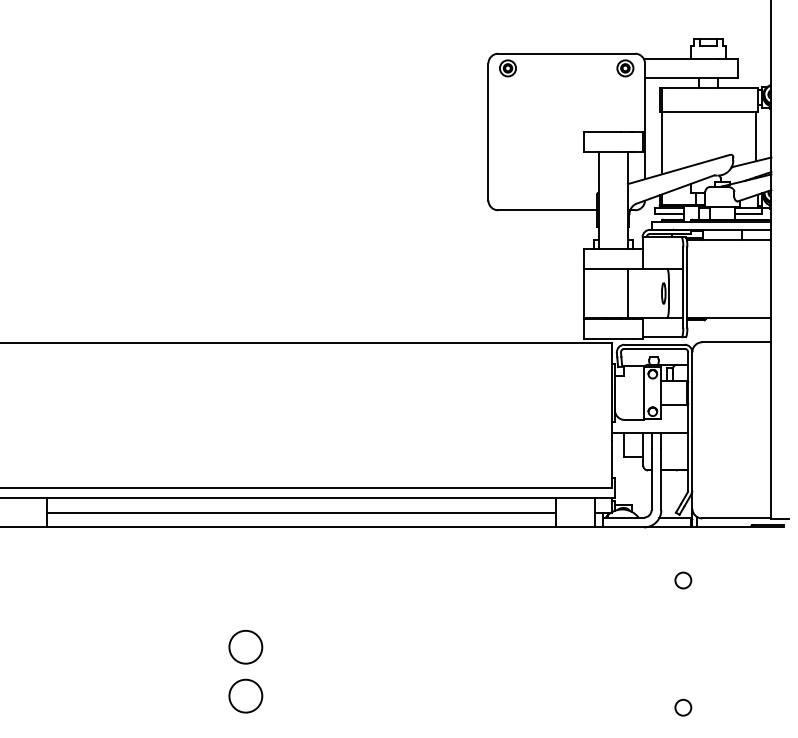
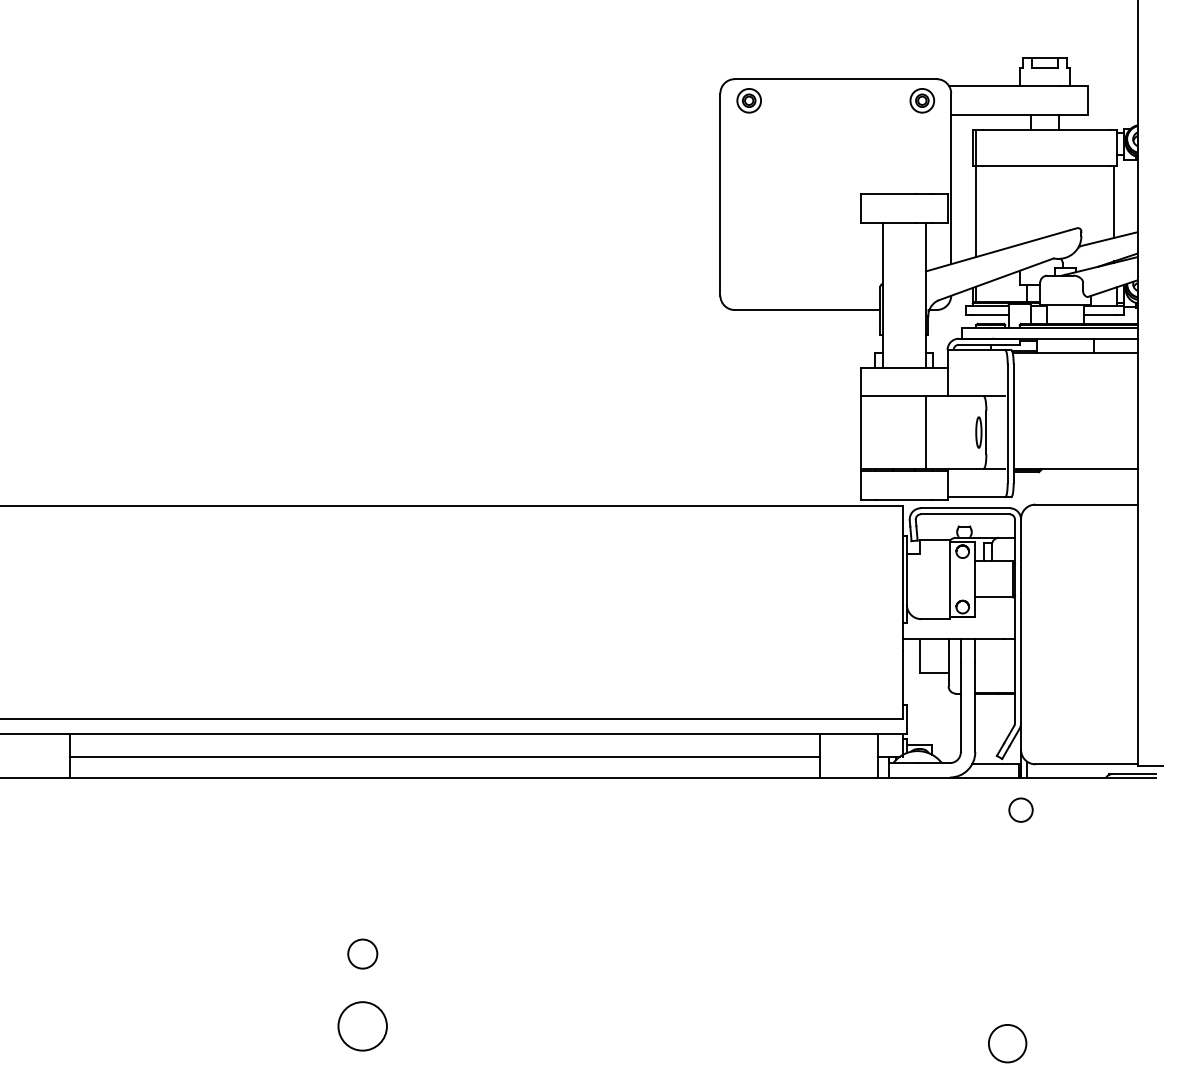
circle: (683, 580) -> (1021, 810), moved
circle: (245, 646) -> (362, 953), size x0.6
circle: (683, 707) -> (1007, 1043), size x1.6

